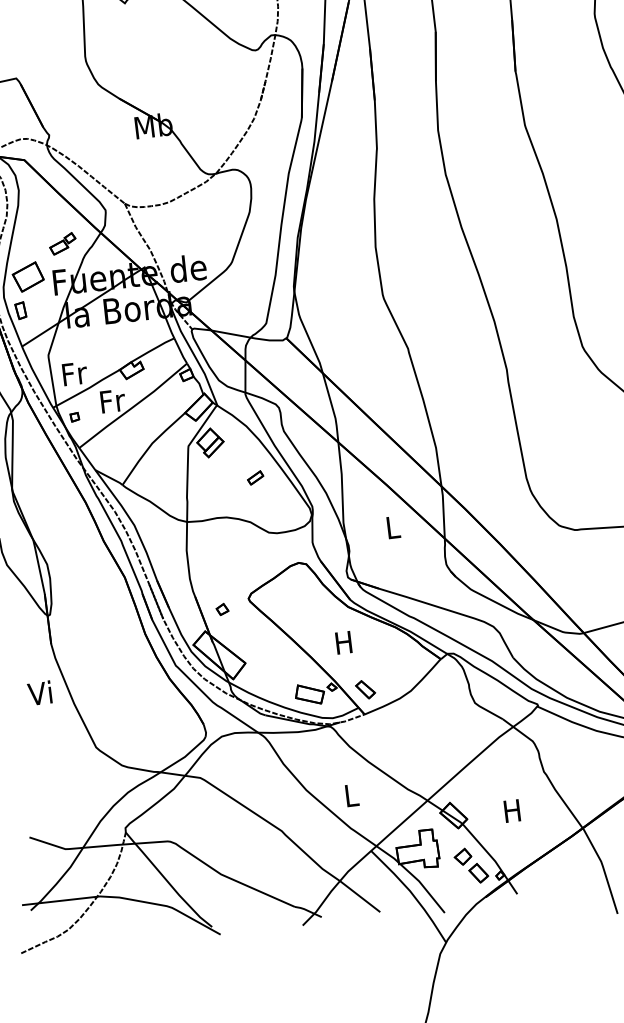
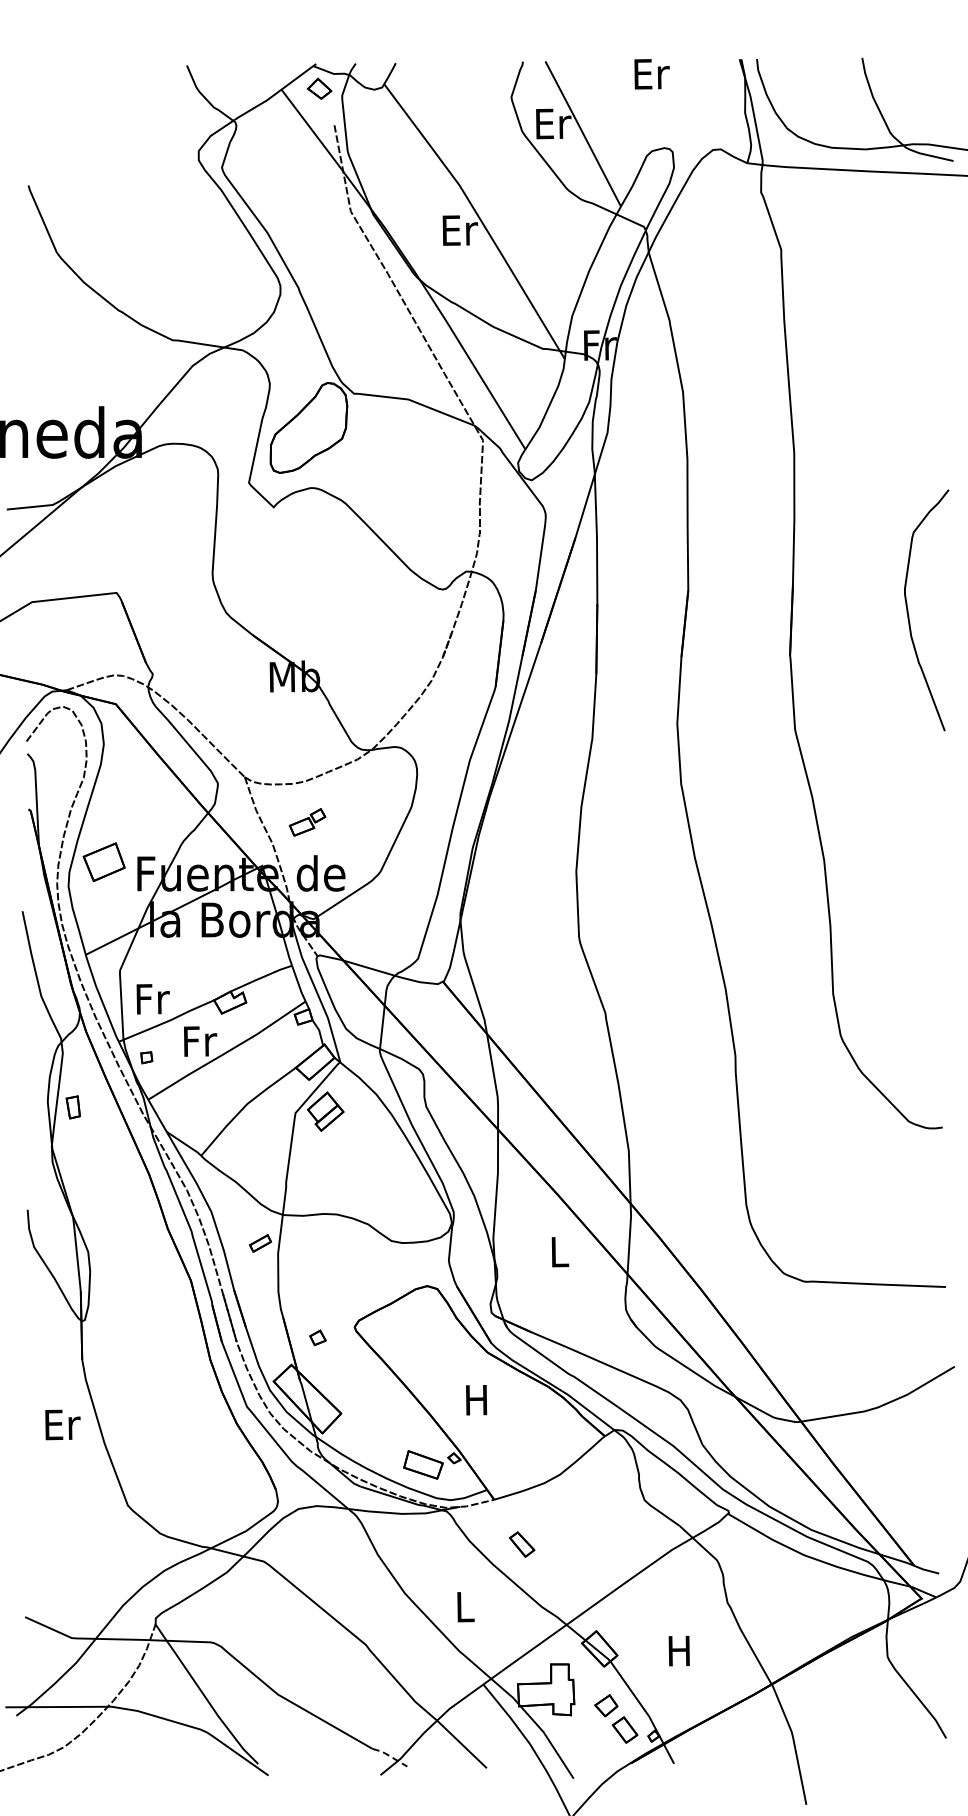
part: (62, 243) -> (307, 822), moved
part: (20, 310) -> (72, 1107), moved
part: (255, 477) -> (260, 1243), moved
part: (365, 689) -> (521, 1544), moved
text: (41, 693) -> (61, 1424), Vi -> Er
line: (307, 911) -> (389, 1756), solid -> dashed

